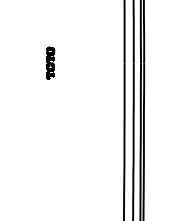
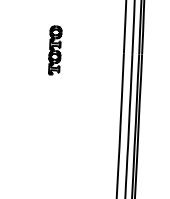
part: (50, 62) -> (54, 49), size x1.67

